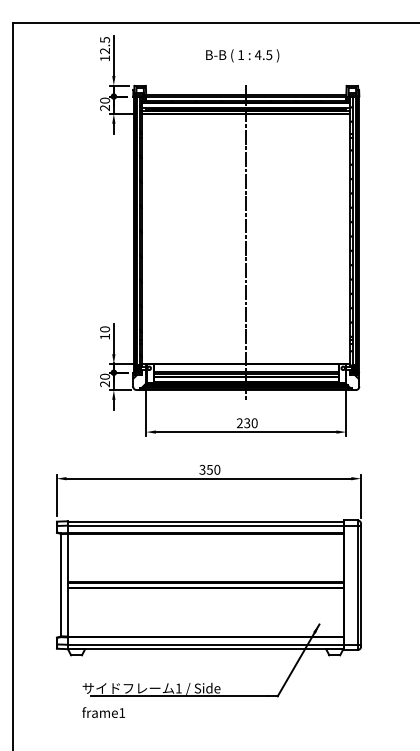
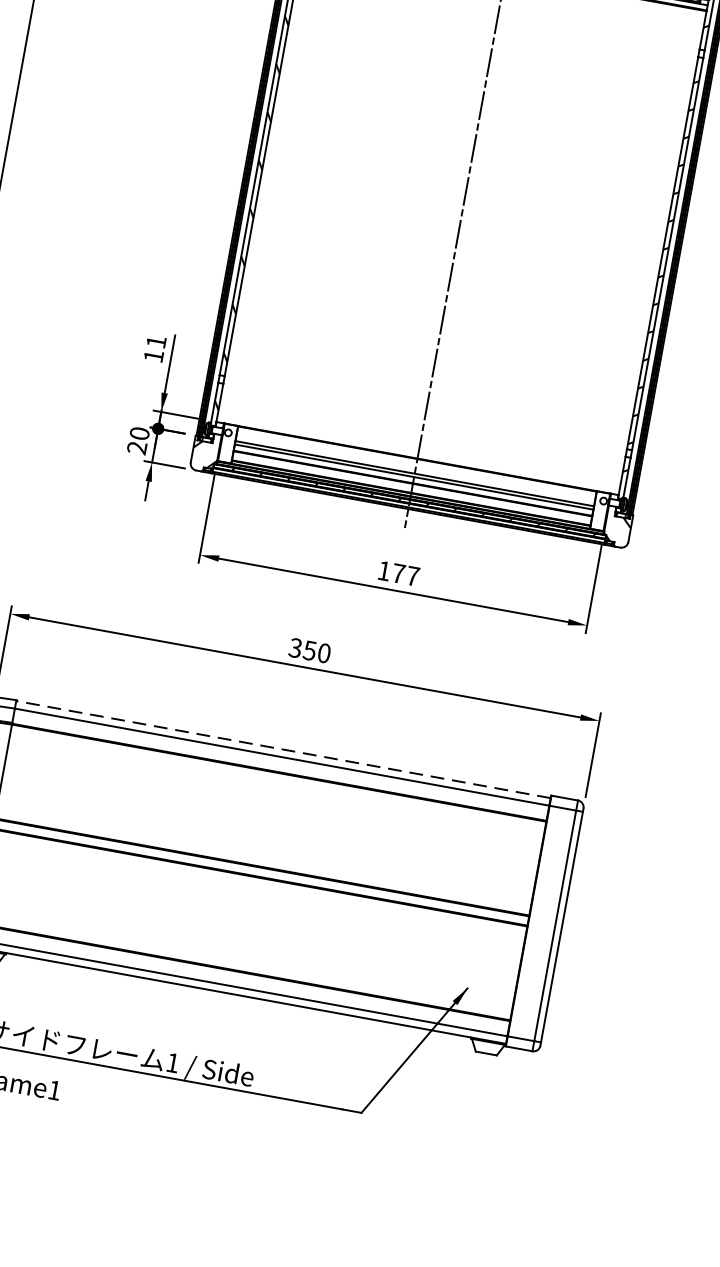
text: (105, 329) -> (157, 342), 10 -> 11
text: (246, 423) -> (397, 573), 230 -> 177
line: (205, 521) -> (283, 749), solid -> dashed

